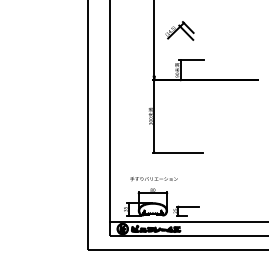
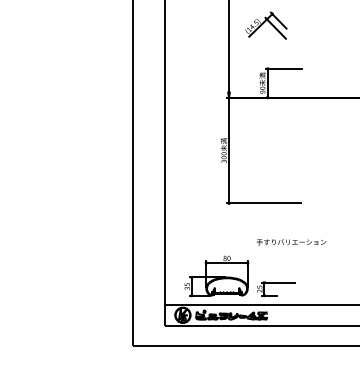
text: (153, 179) -> (290, 242), moved

